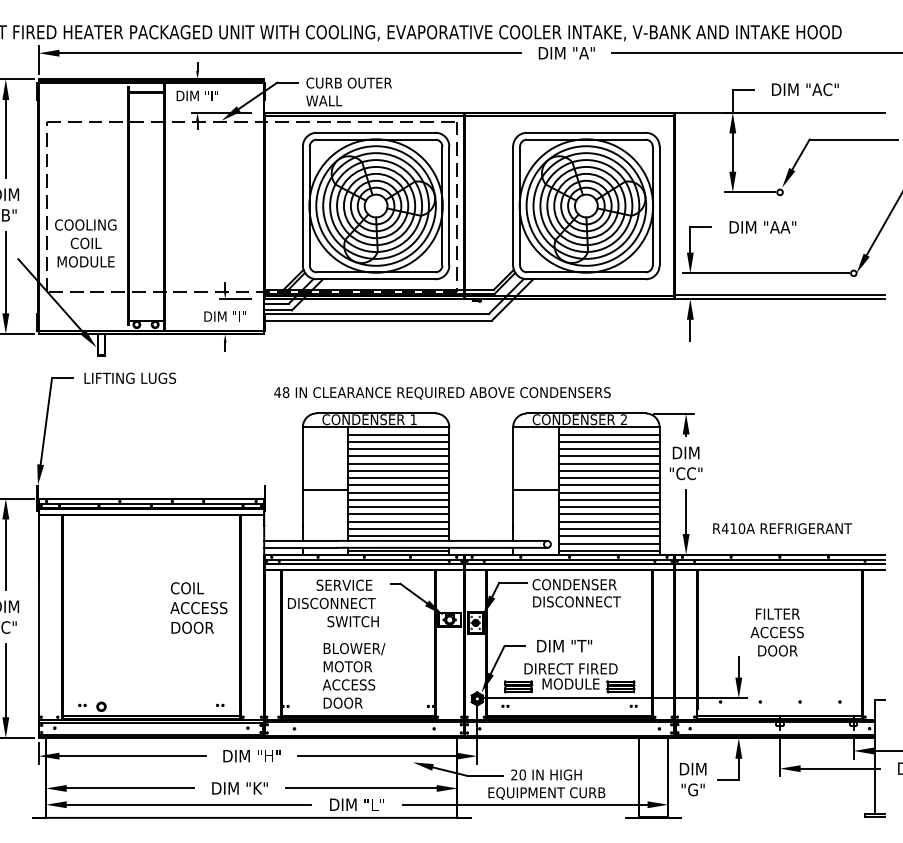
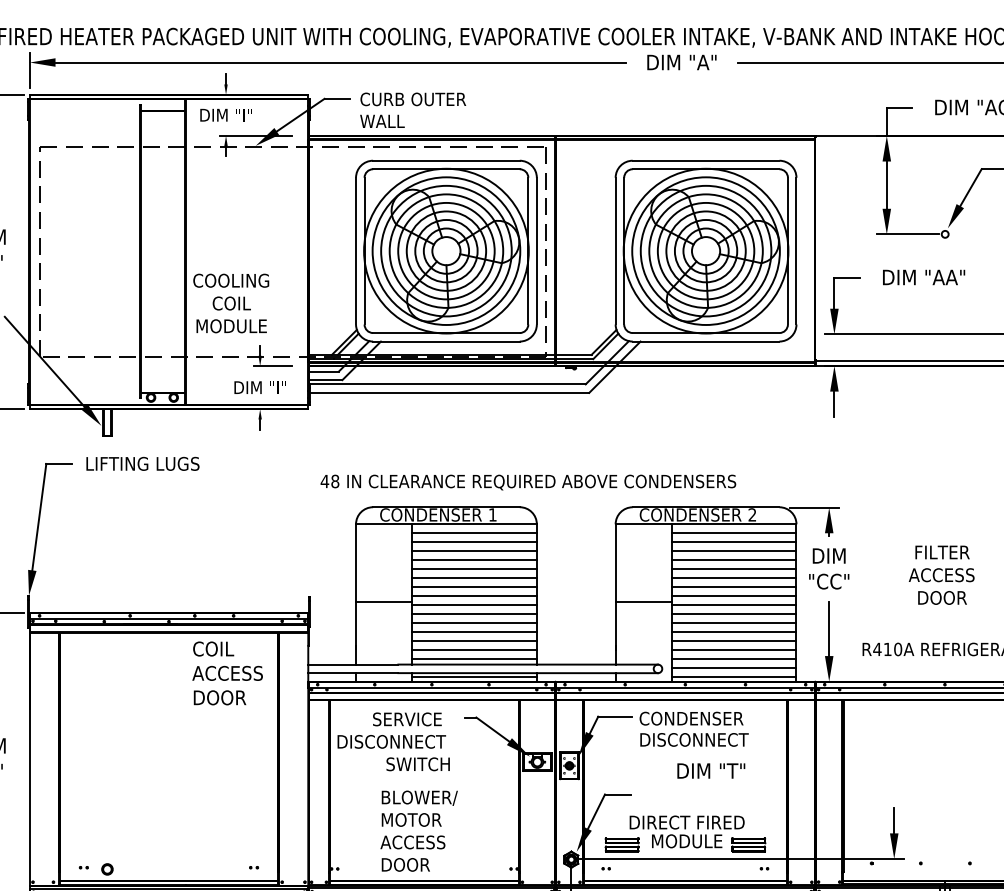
text: (85, 243) -> (230, 303), moved
text: (198, 607) -> (227, 672), moved
text: (776, 632) -> (940, 575), moved
text: (564, 646) -> (711, 771), moved

